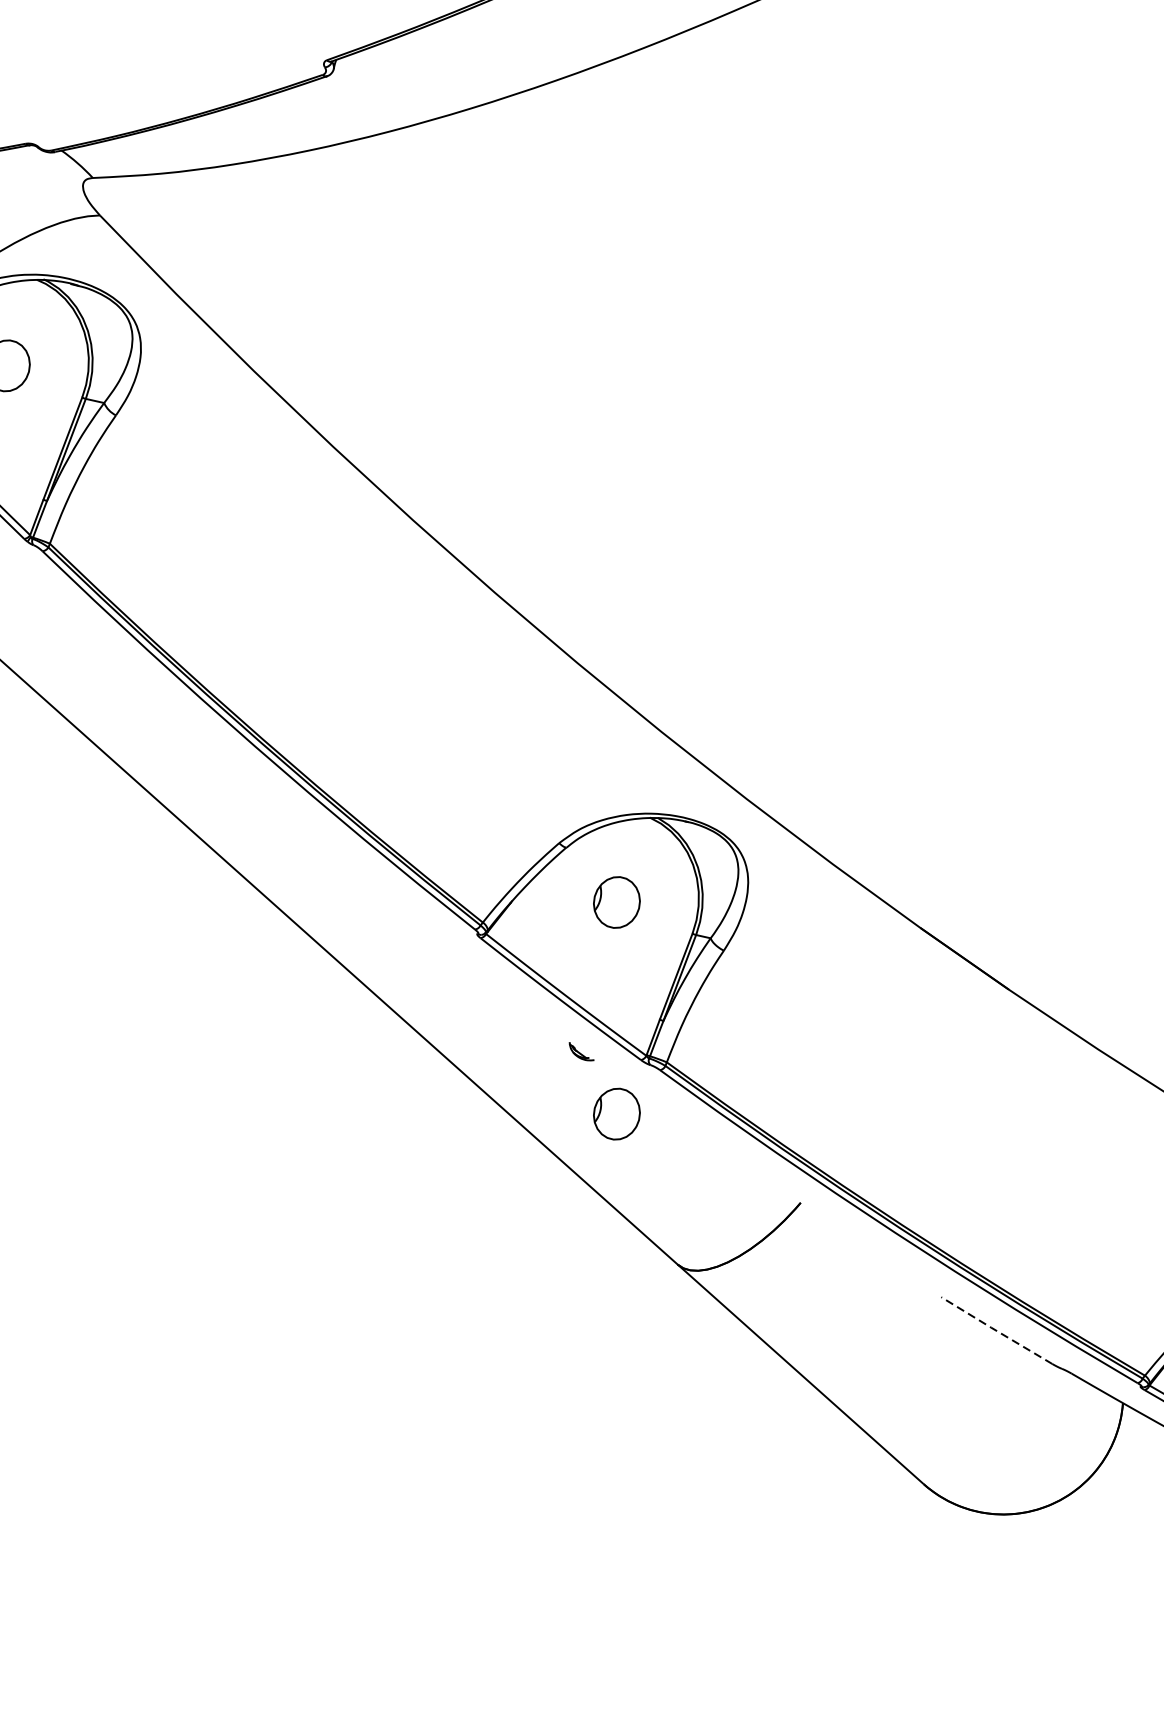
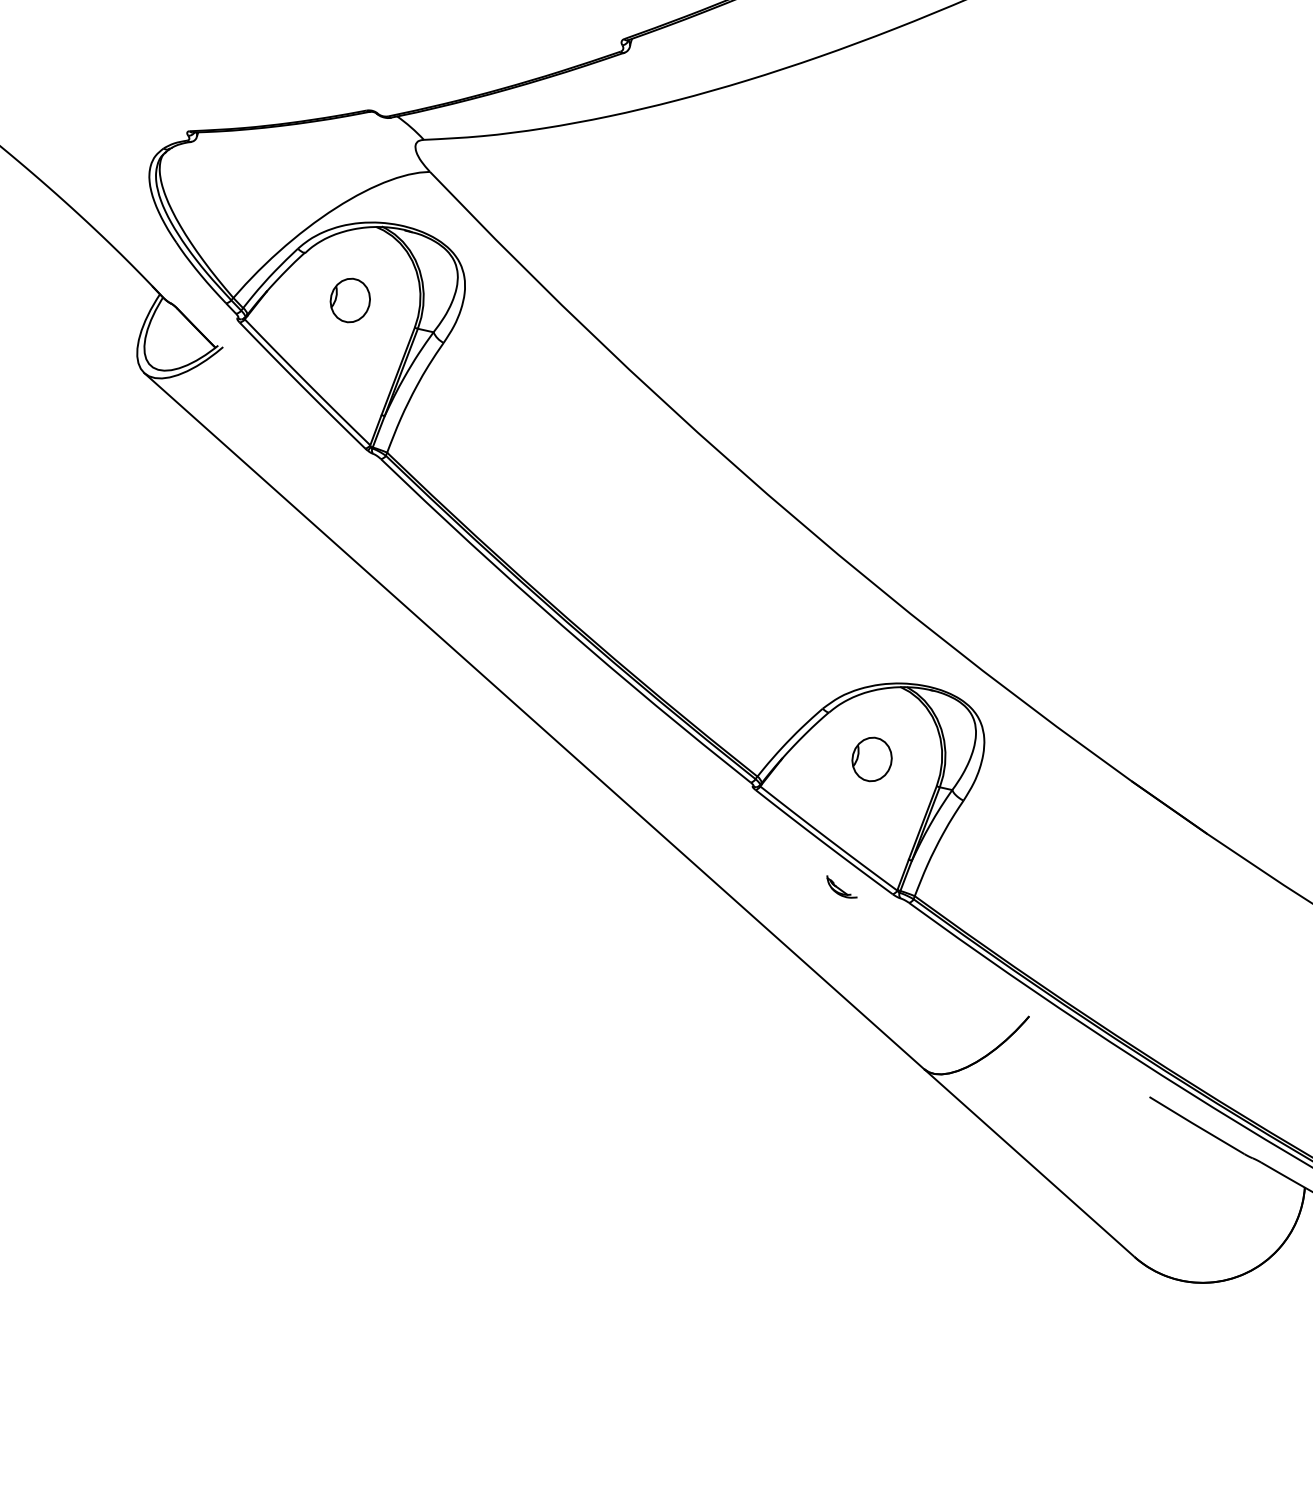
part: (581, 1051) -> (841, 886), size x1.43
part: (616, 1114) -> (871, 940), removed
line: (996, 1330) -> (1196, 1125), dashed -> solid

